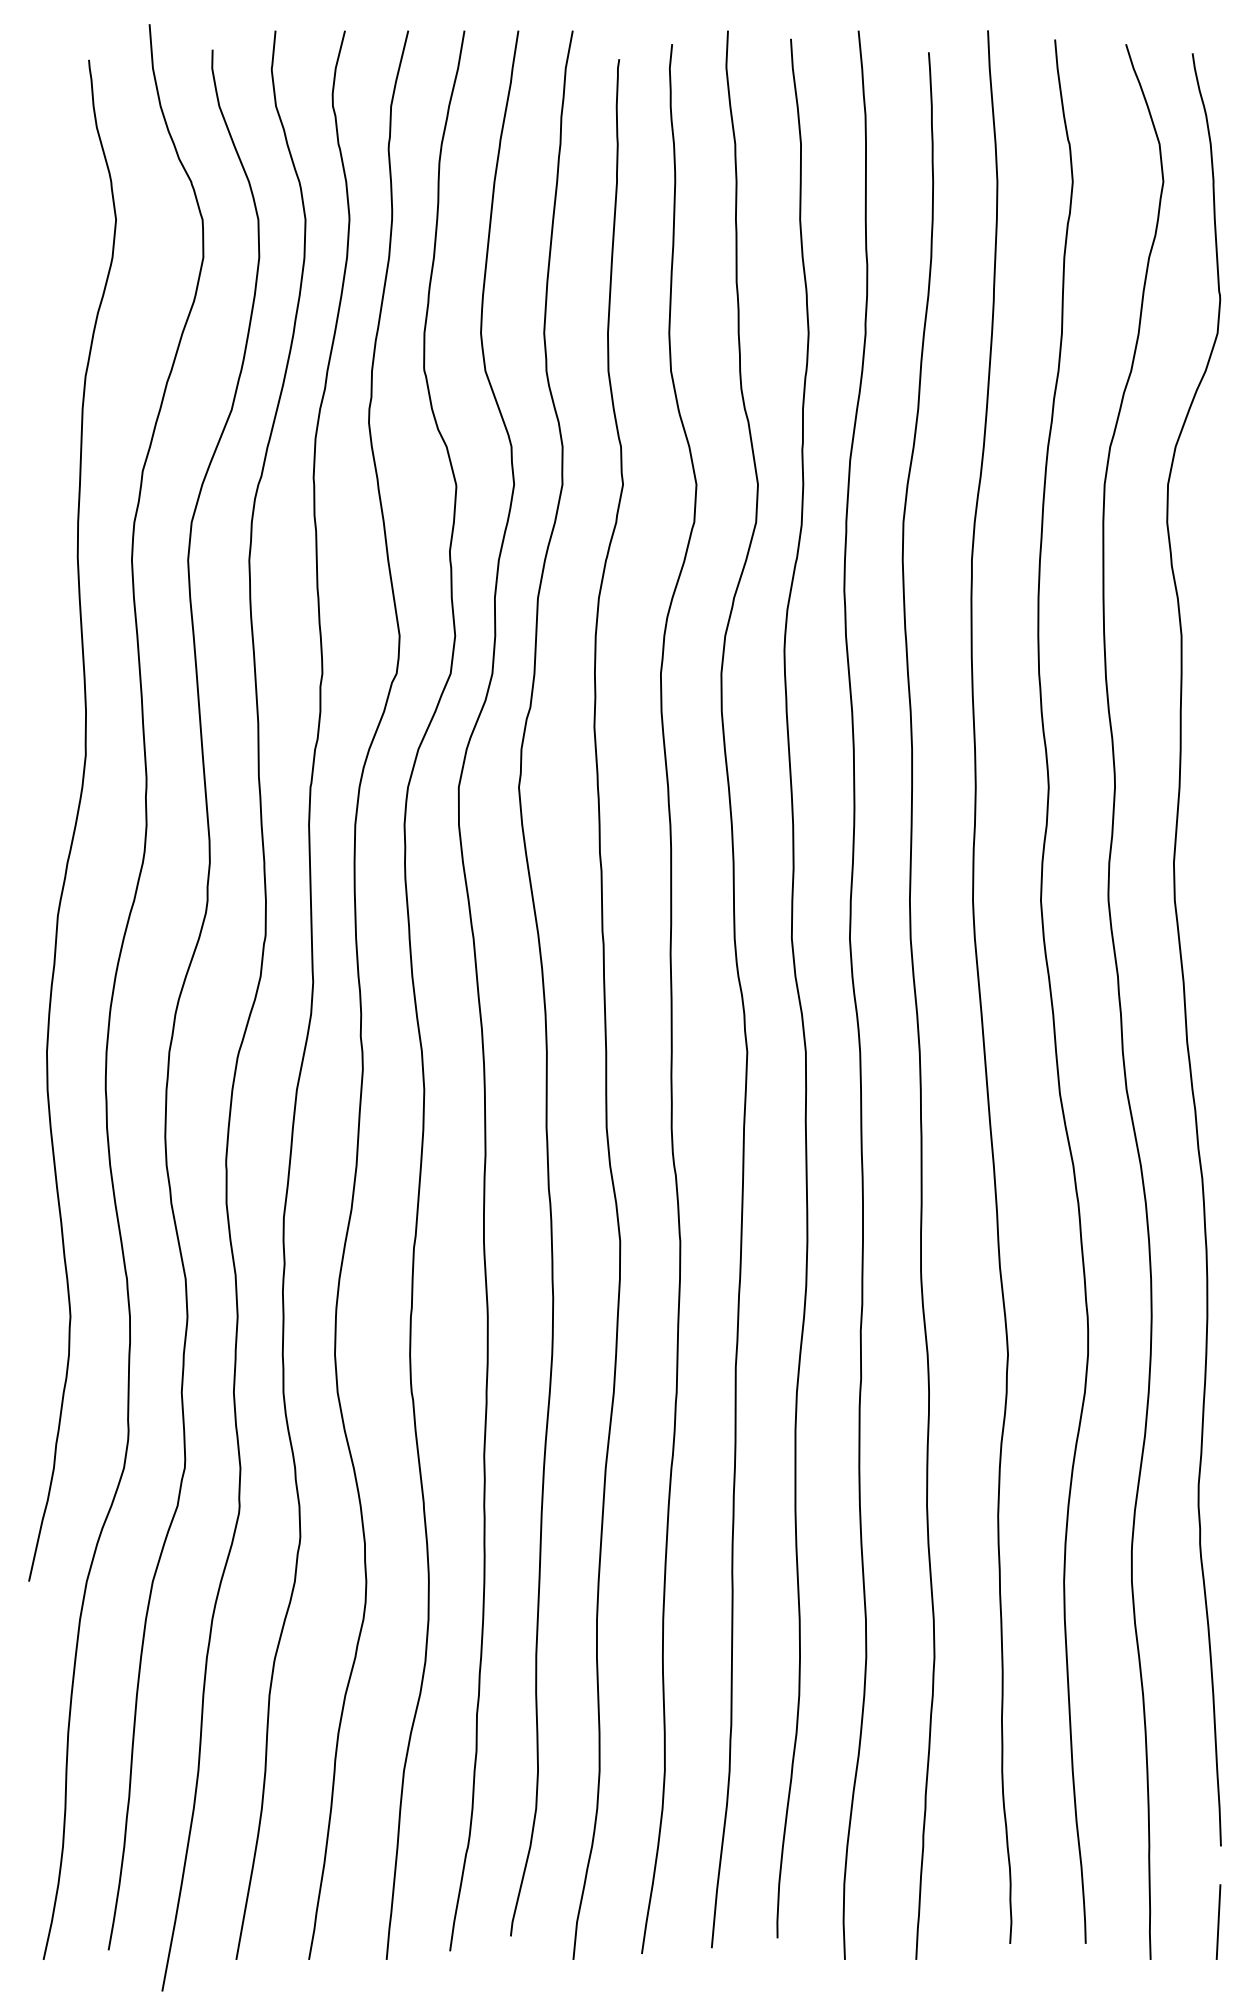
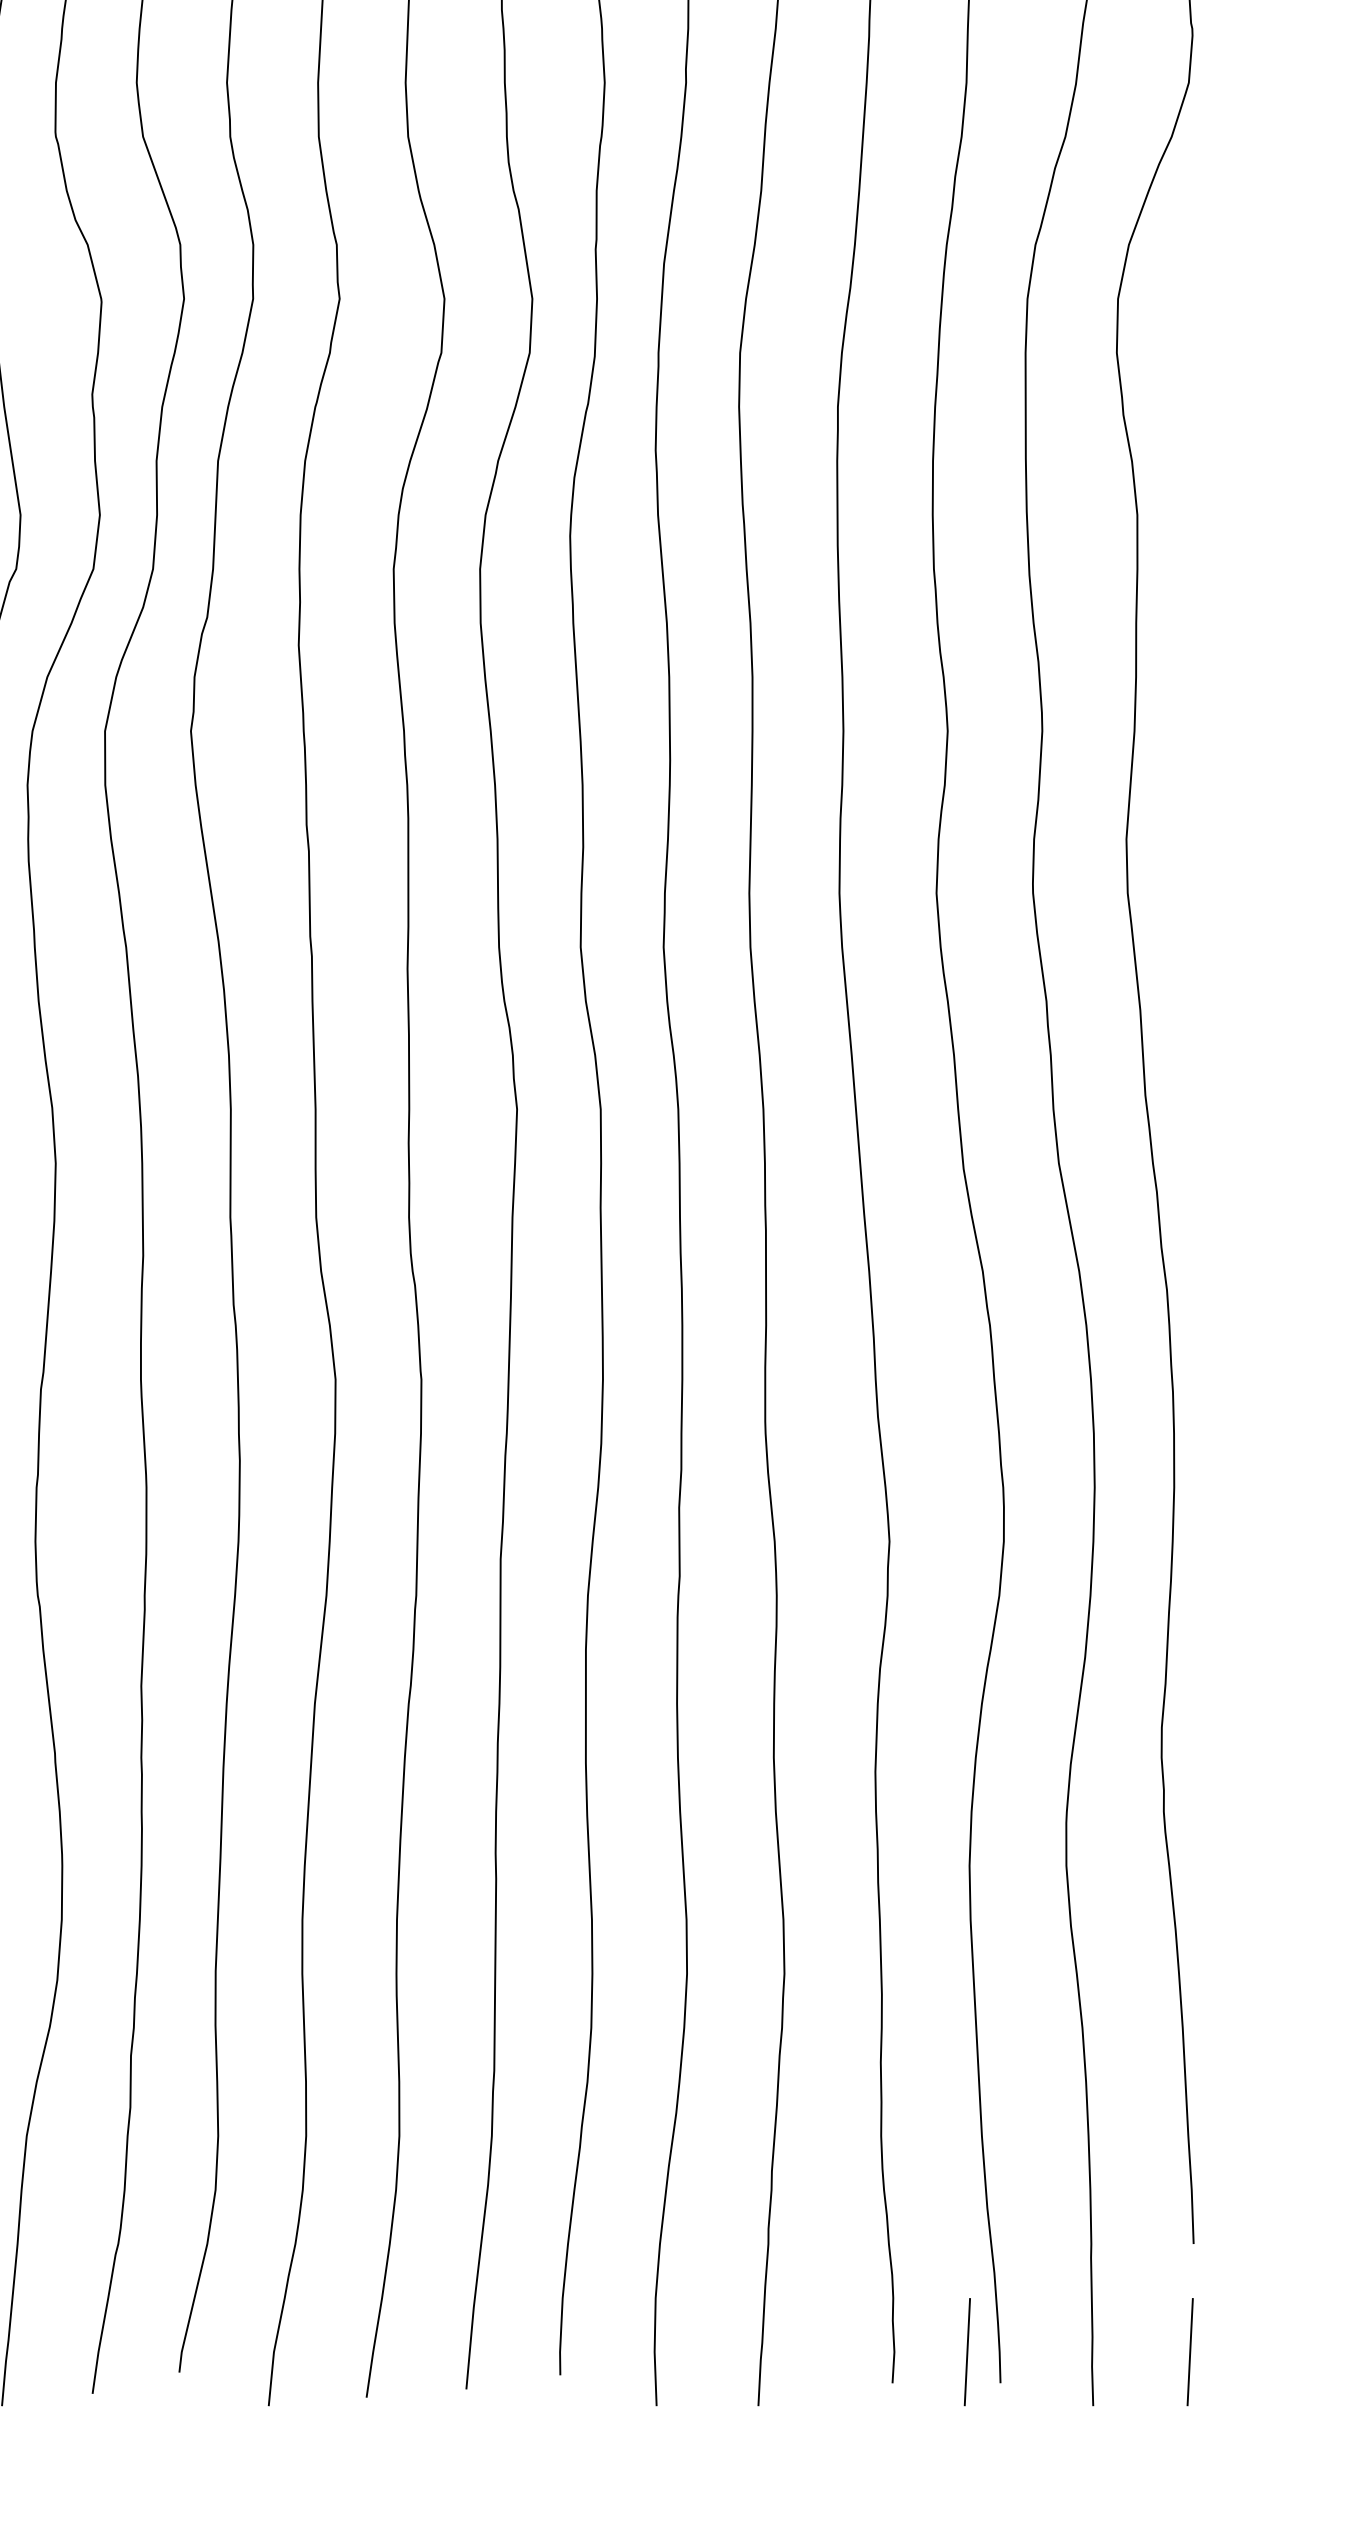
line: (1062, 1921) -> (967, 2351), added

